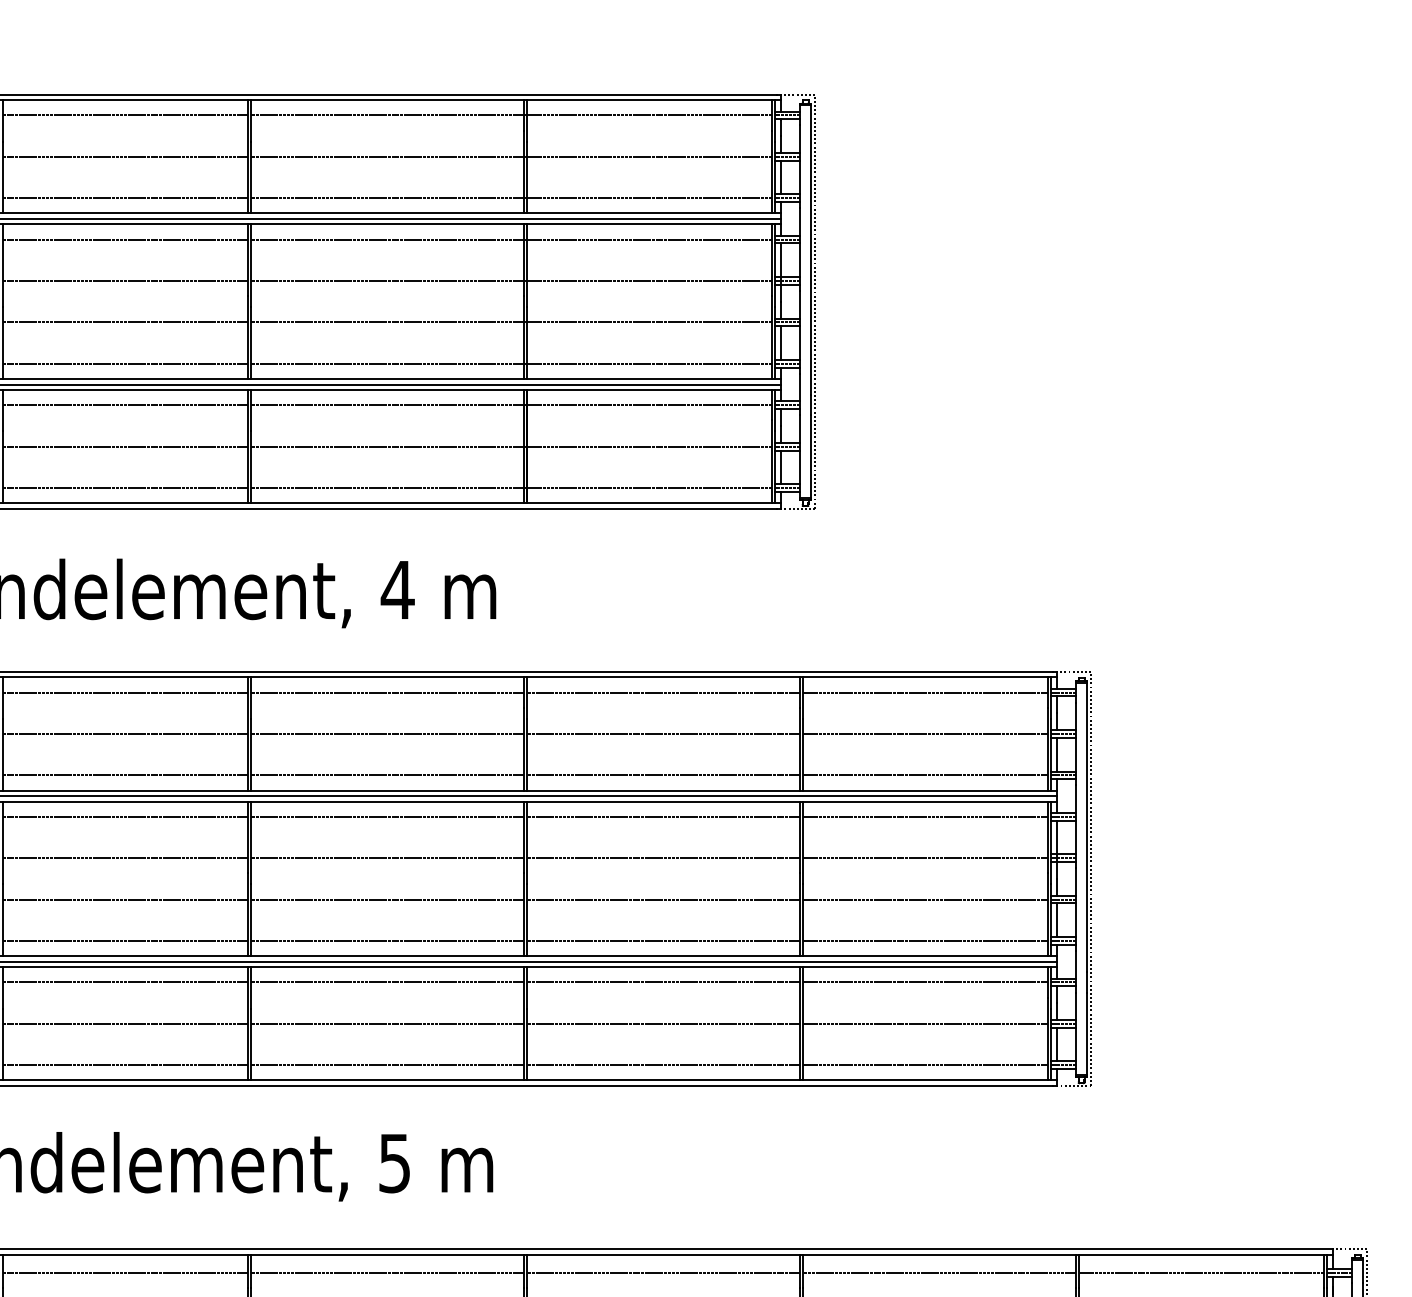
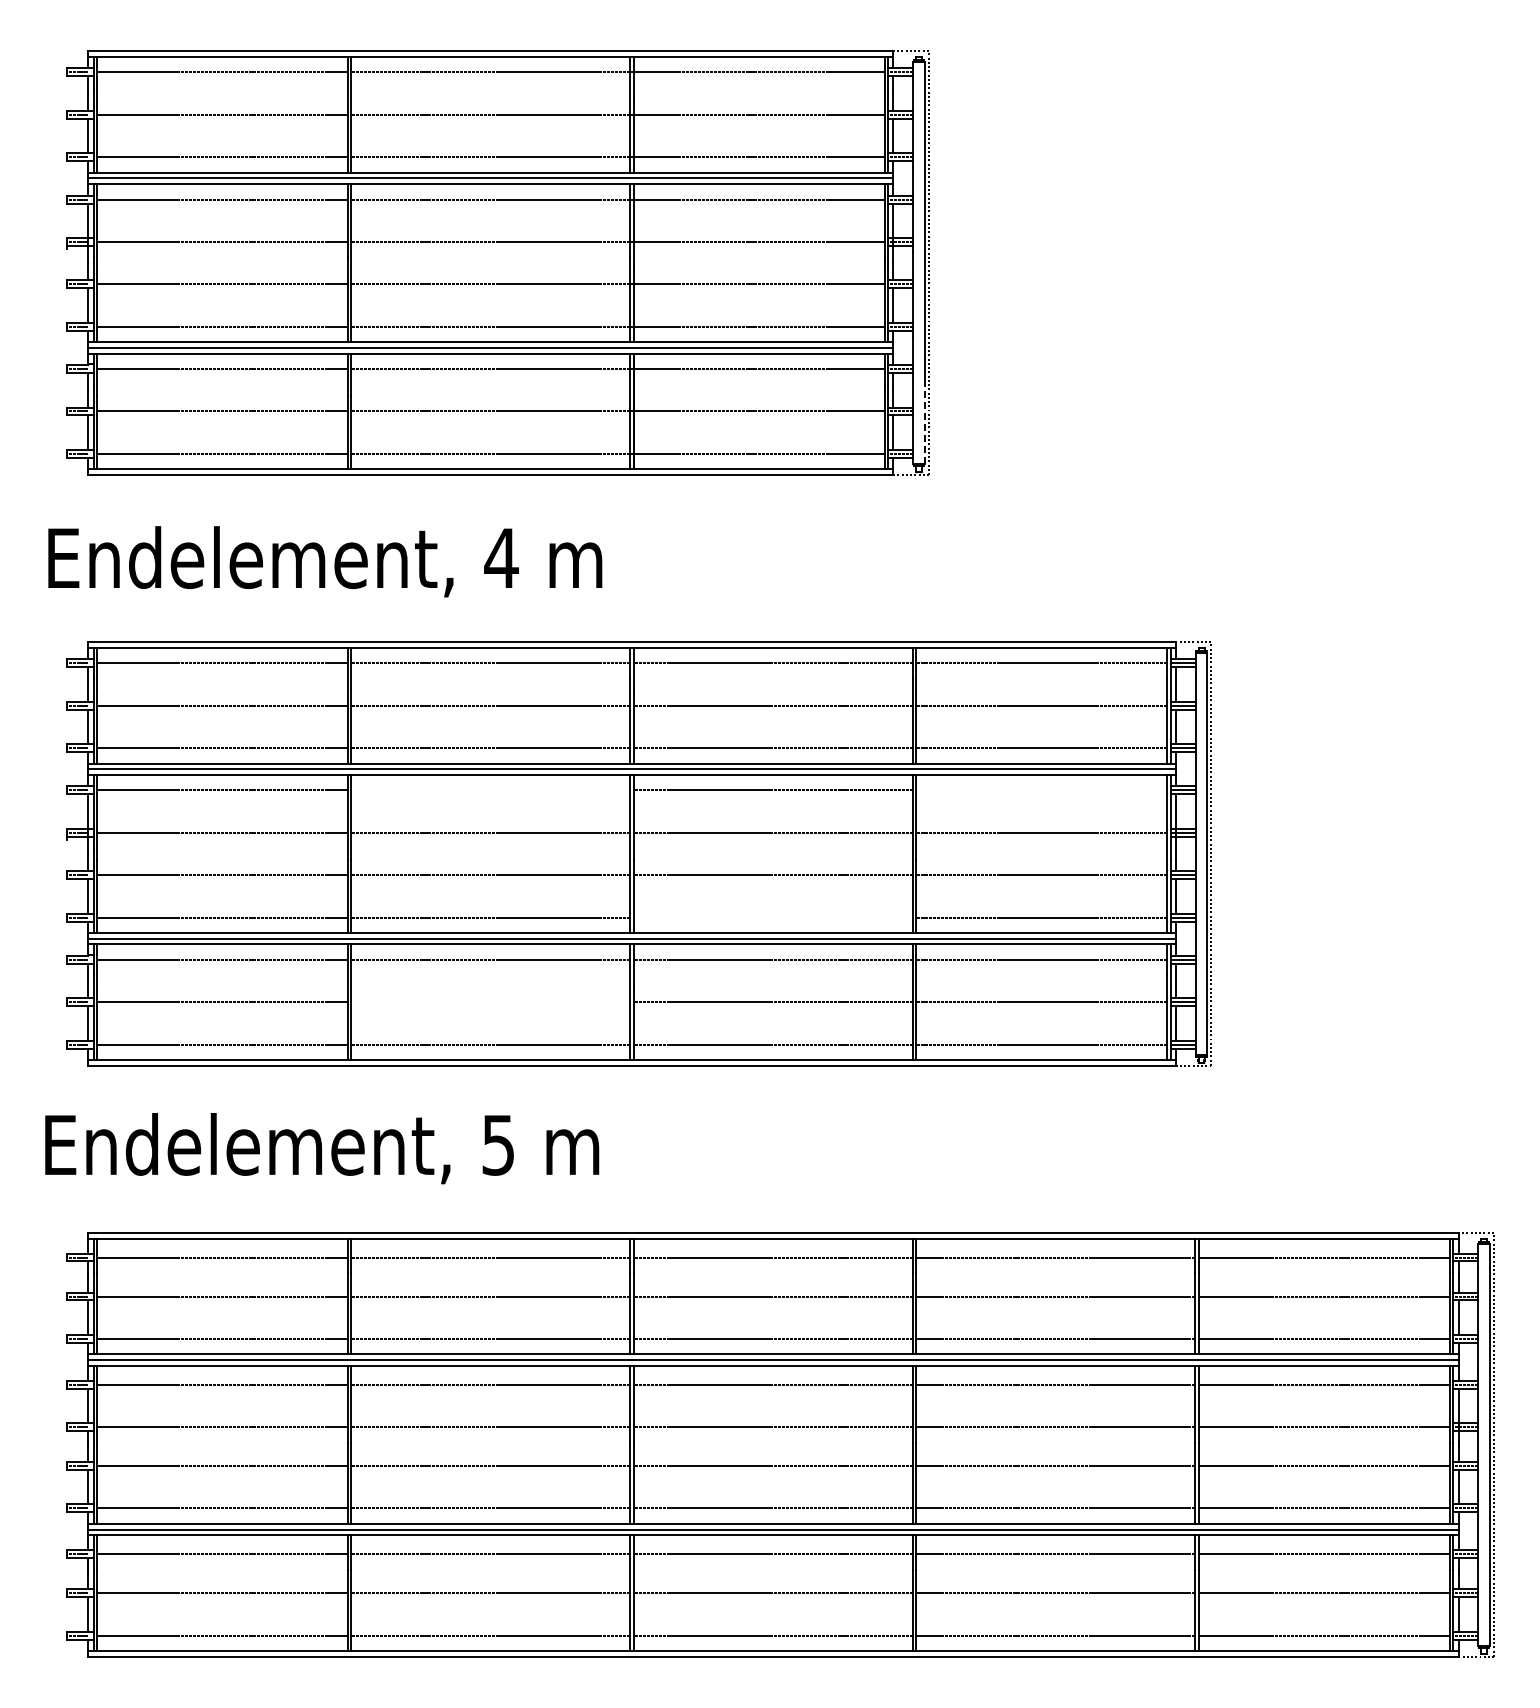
line: (810, 456) -> (924, 421), solid -> dashed
line: (387, 816) -> (490, 790), removed
line: (925, 816) -> (1041, 790), removed
line: (662, 940) -> (772, 917), removed
line: (387, 1024) -> (490, 1002), removed

